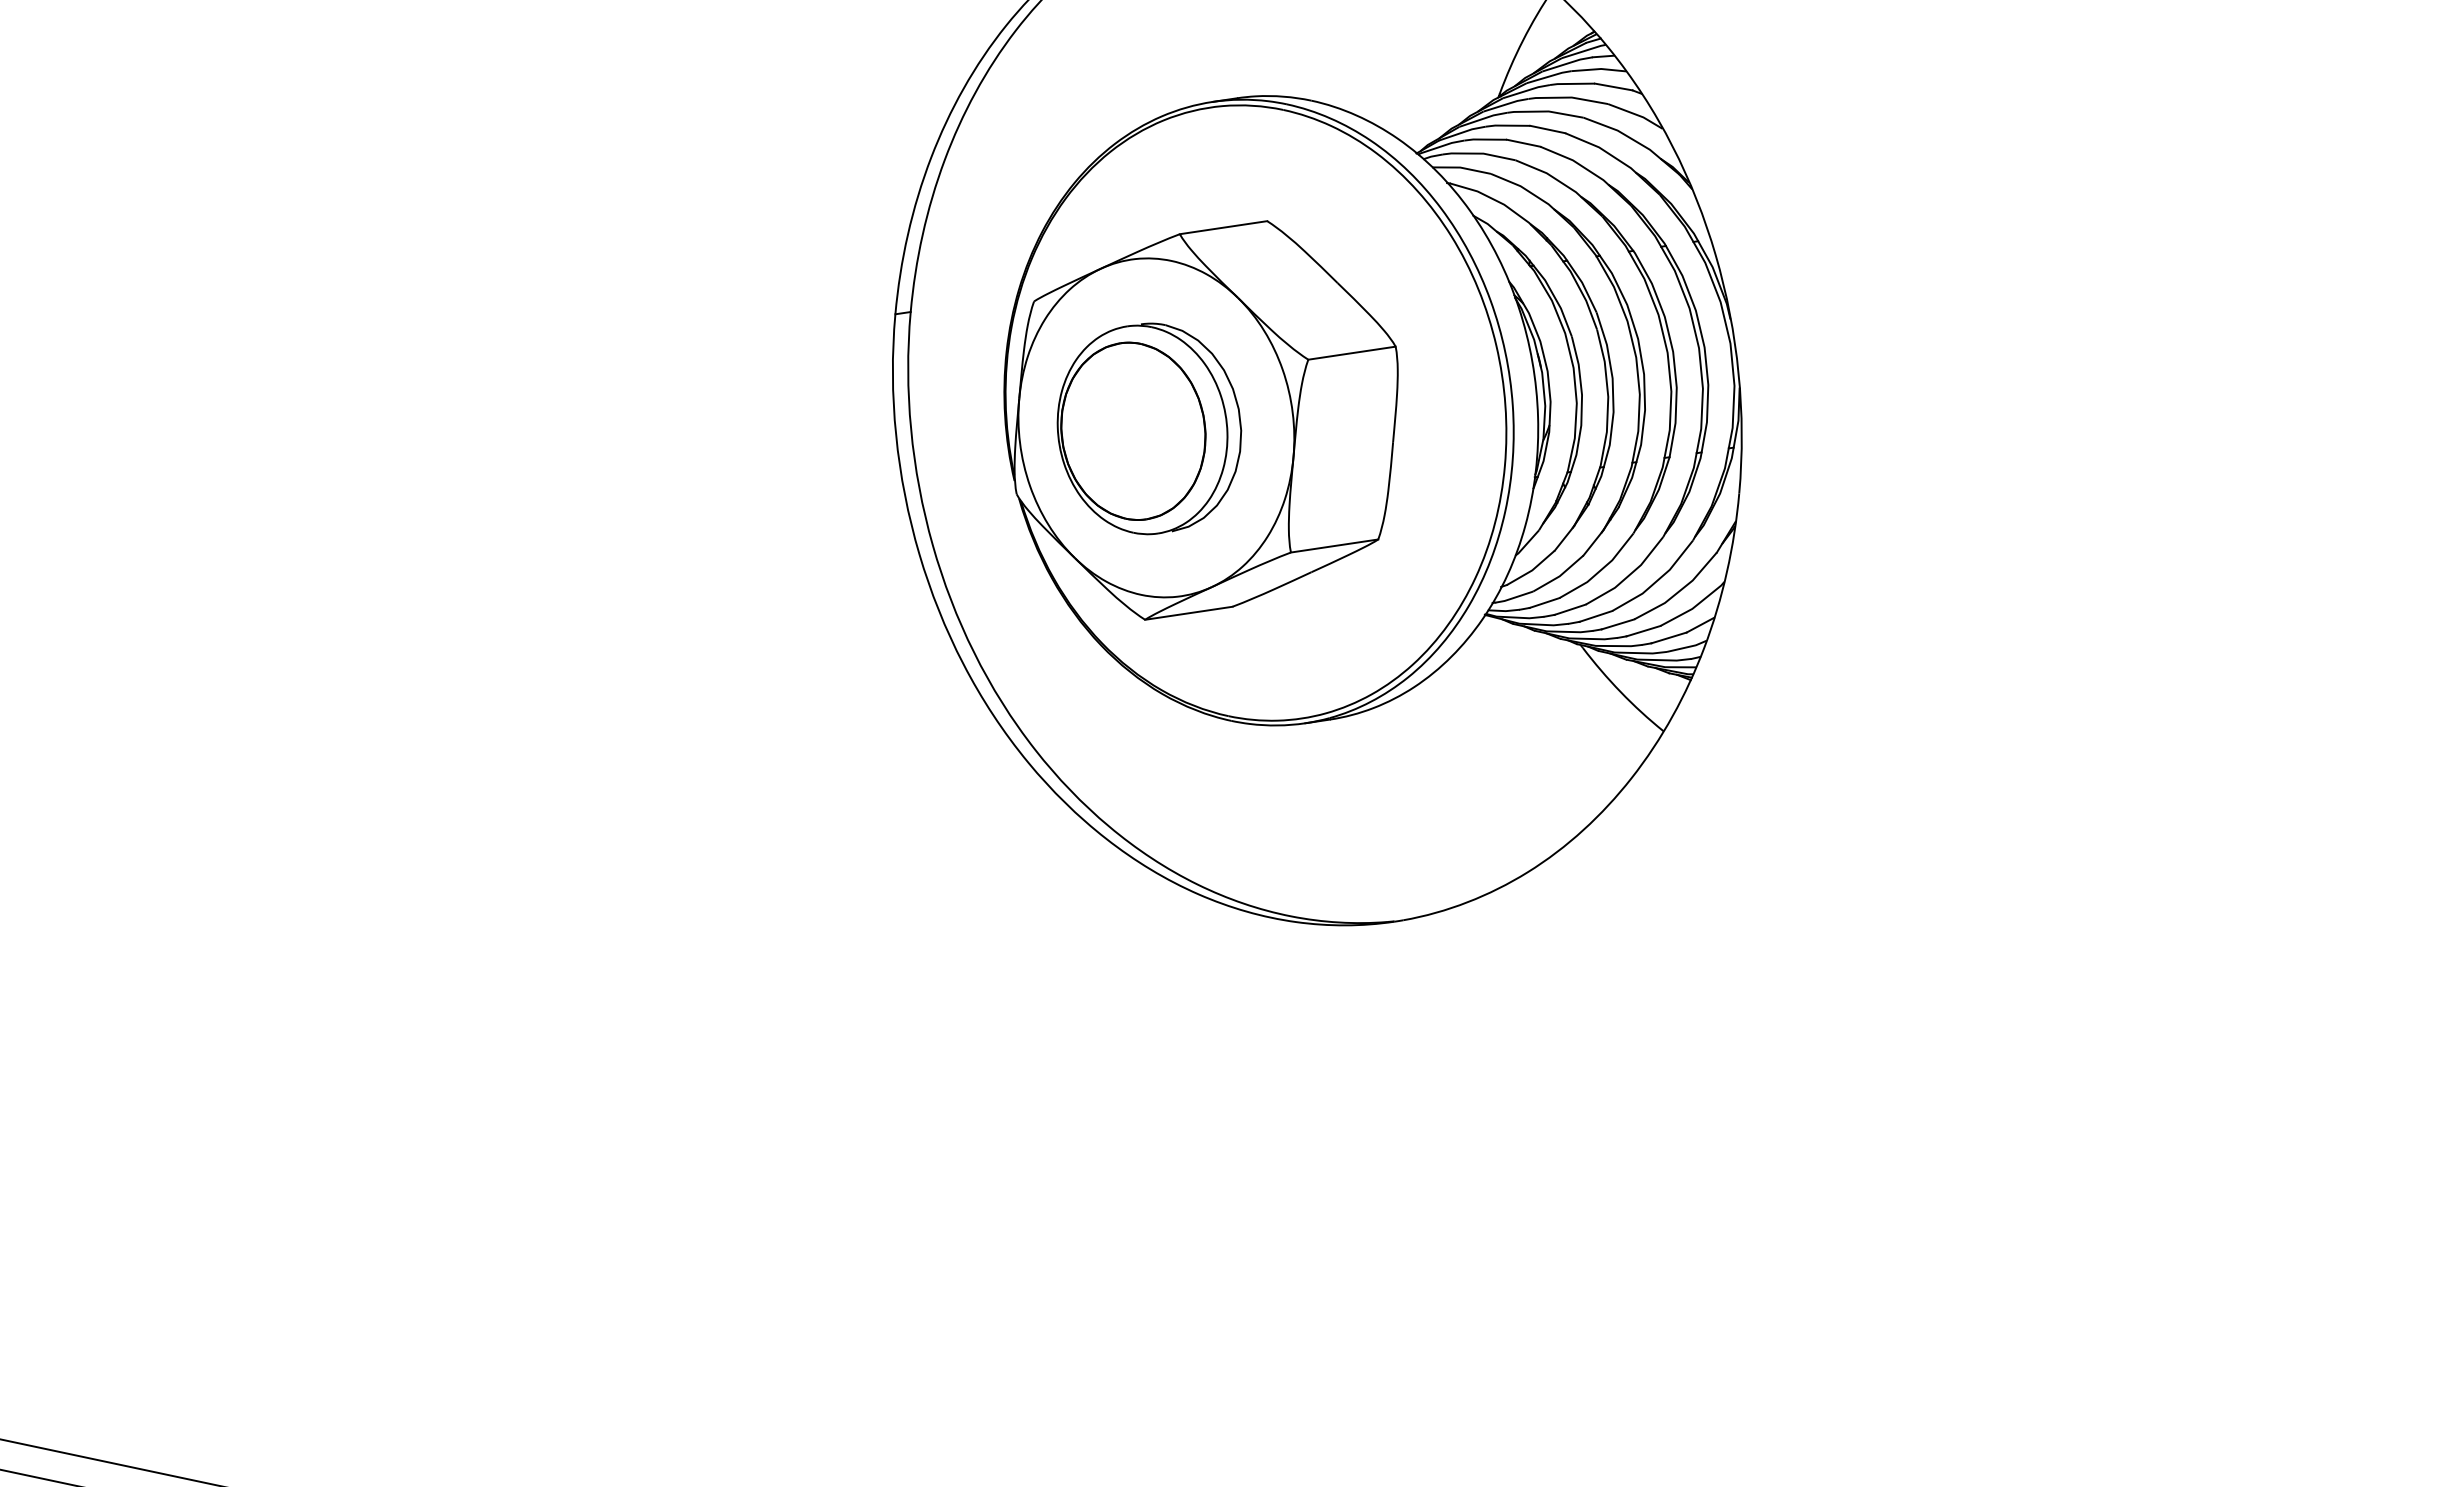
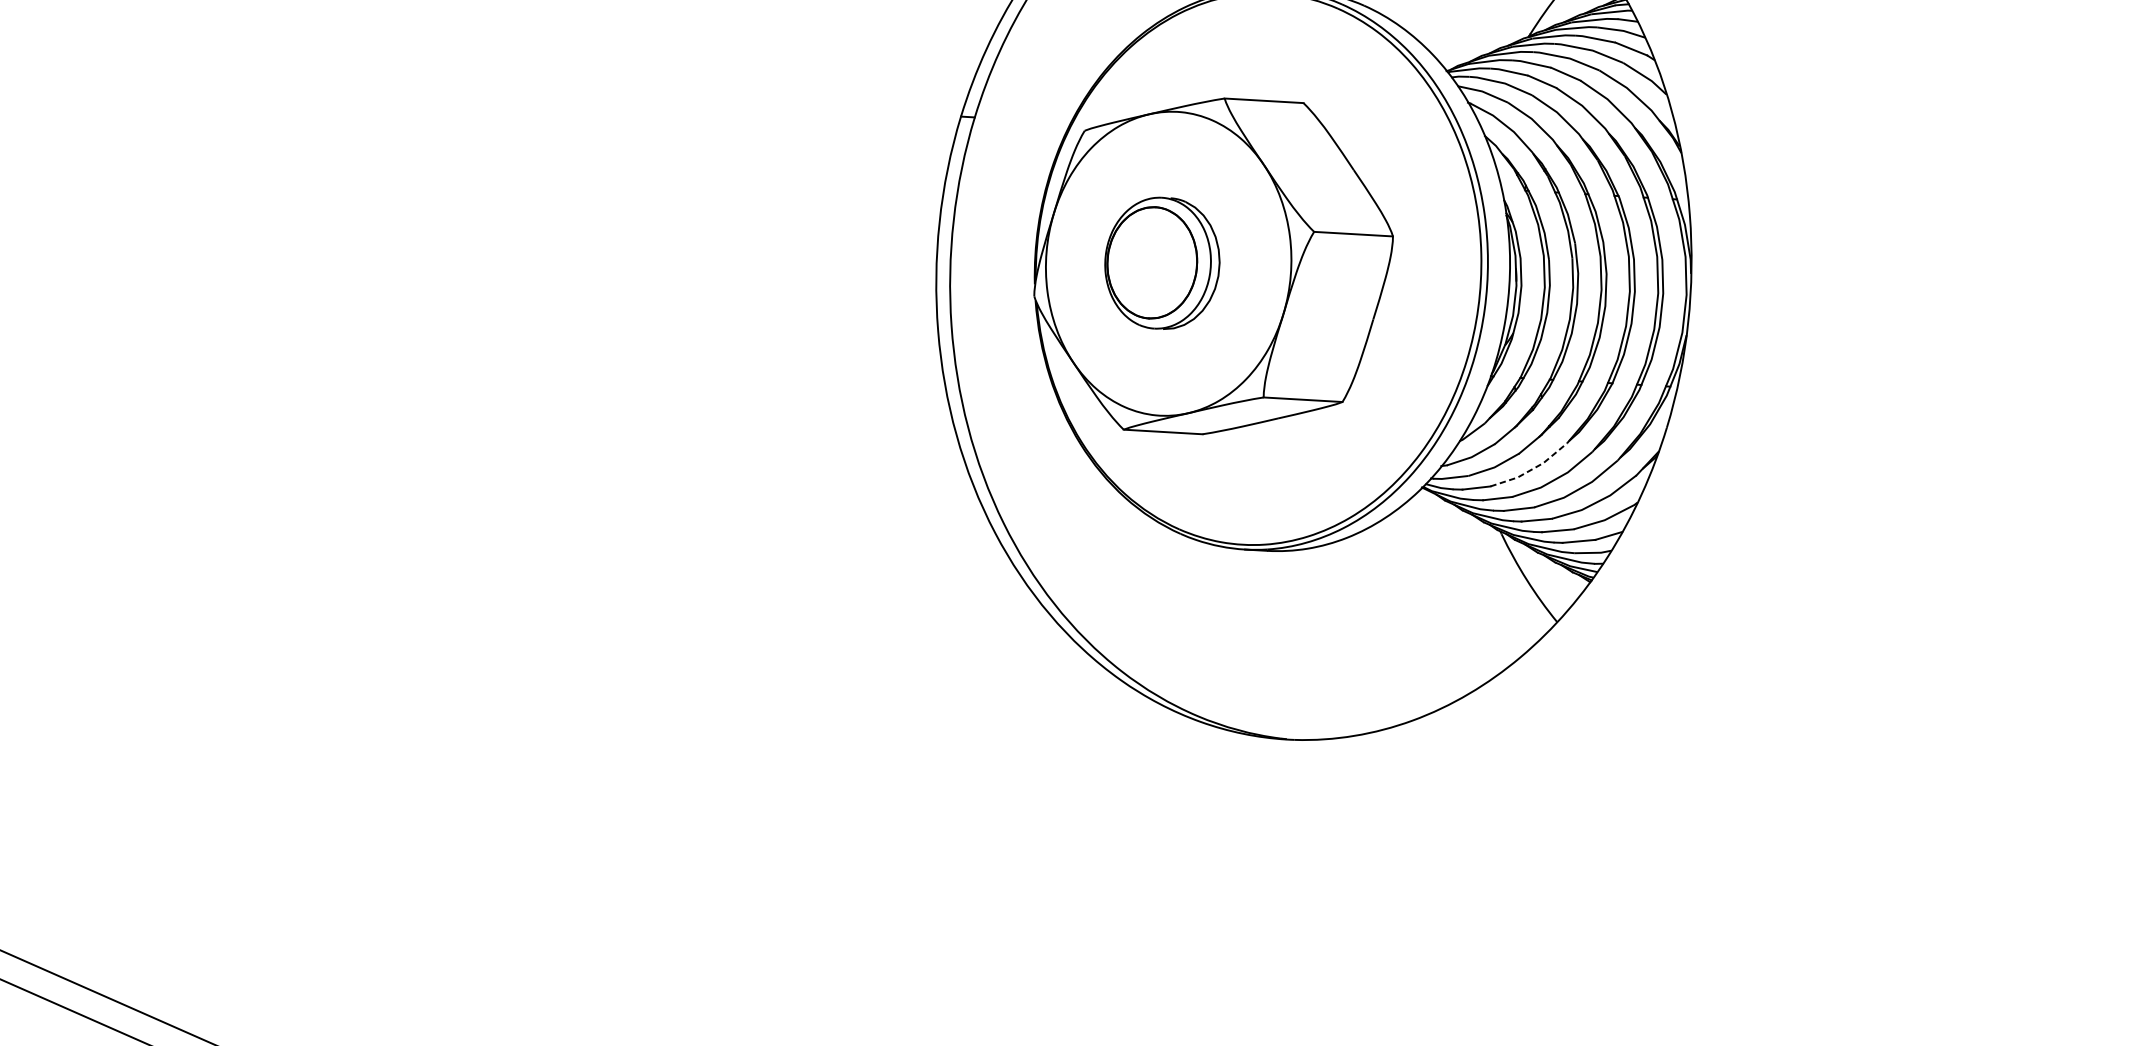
part: (1149, 428) -> (1162, 263), size x0.7
line: (1600, 570) -> (1531, 469), solid -> dashed

